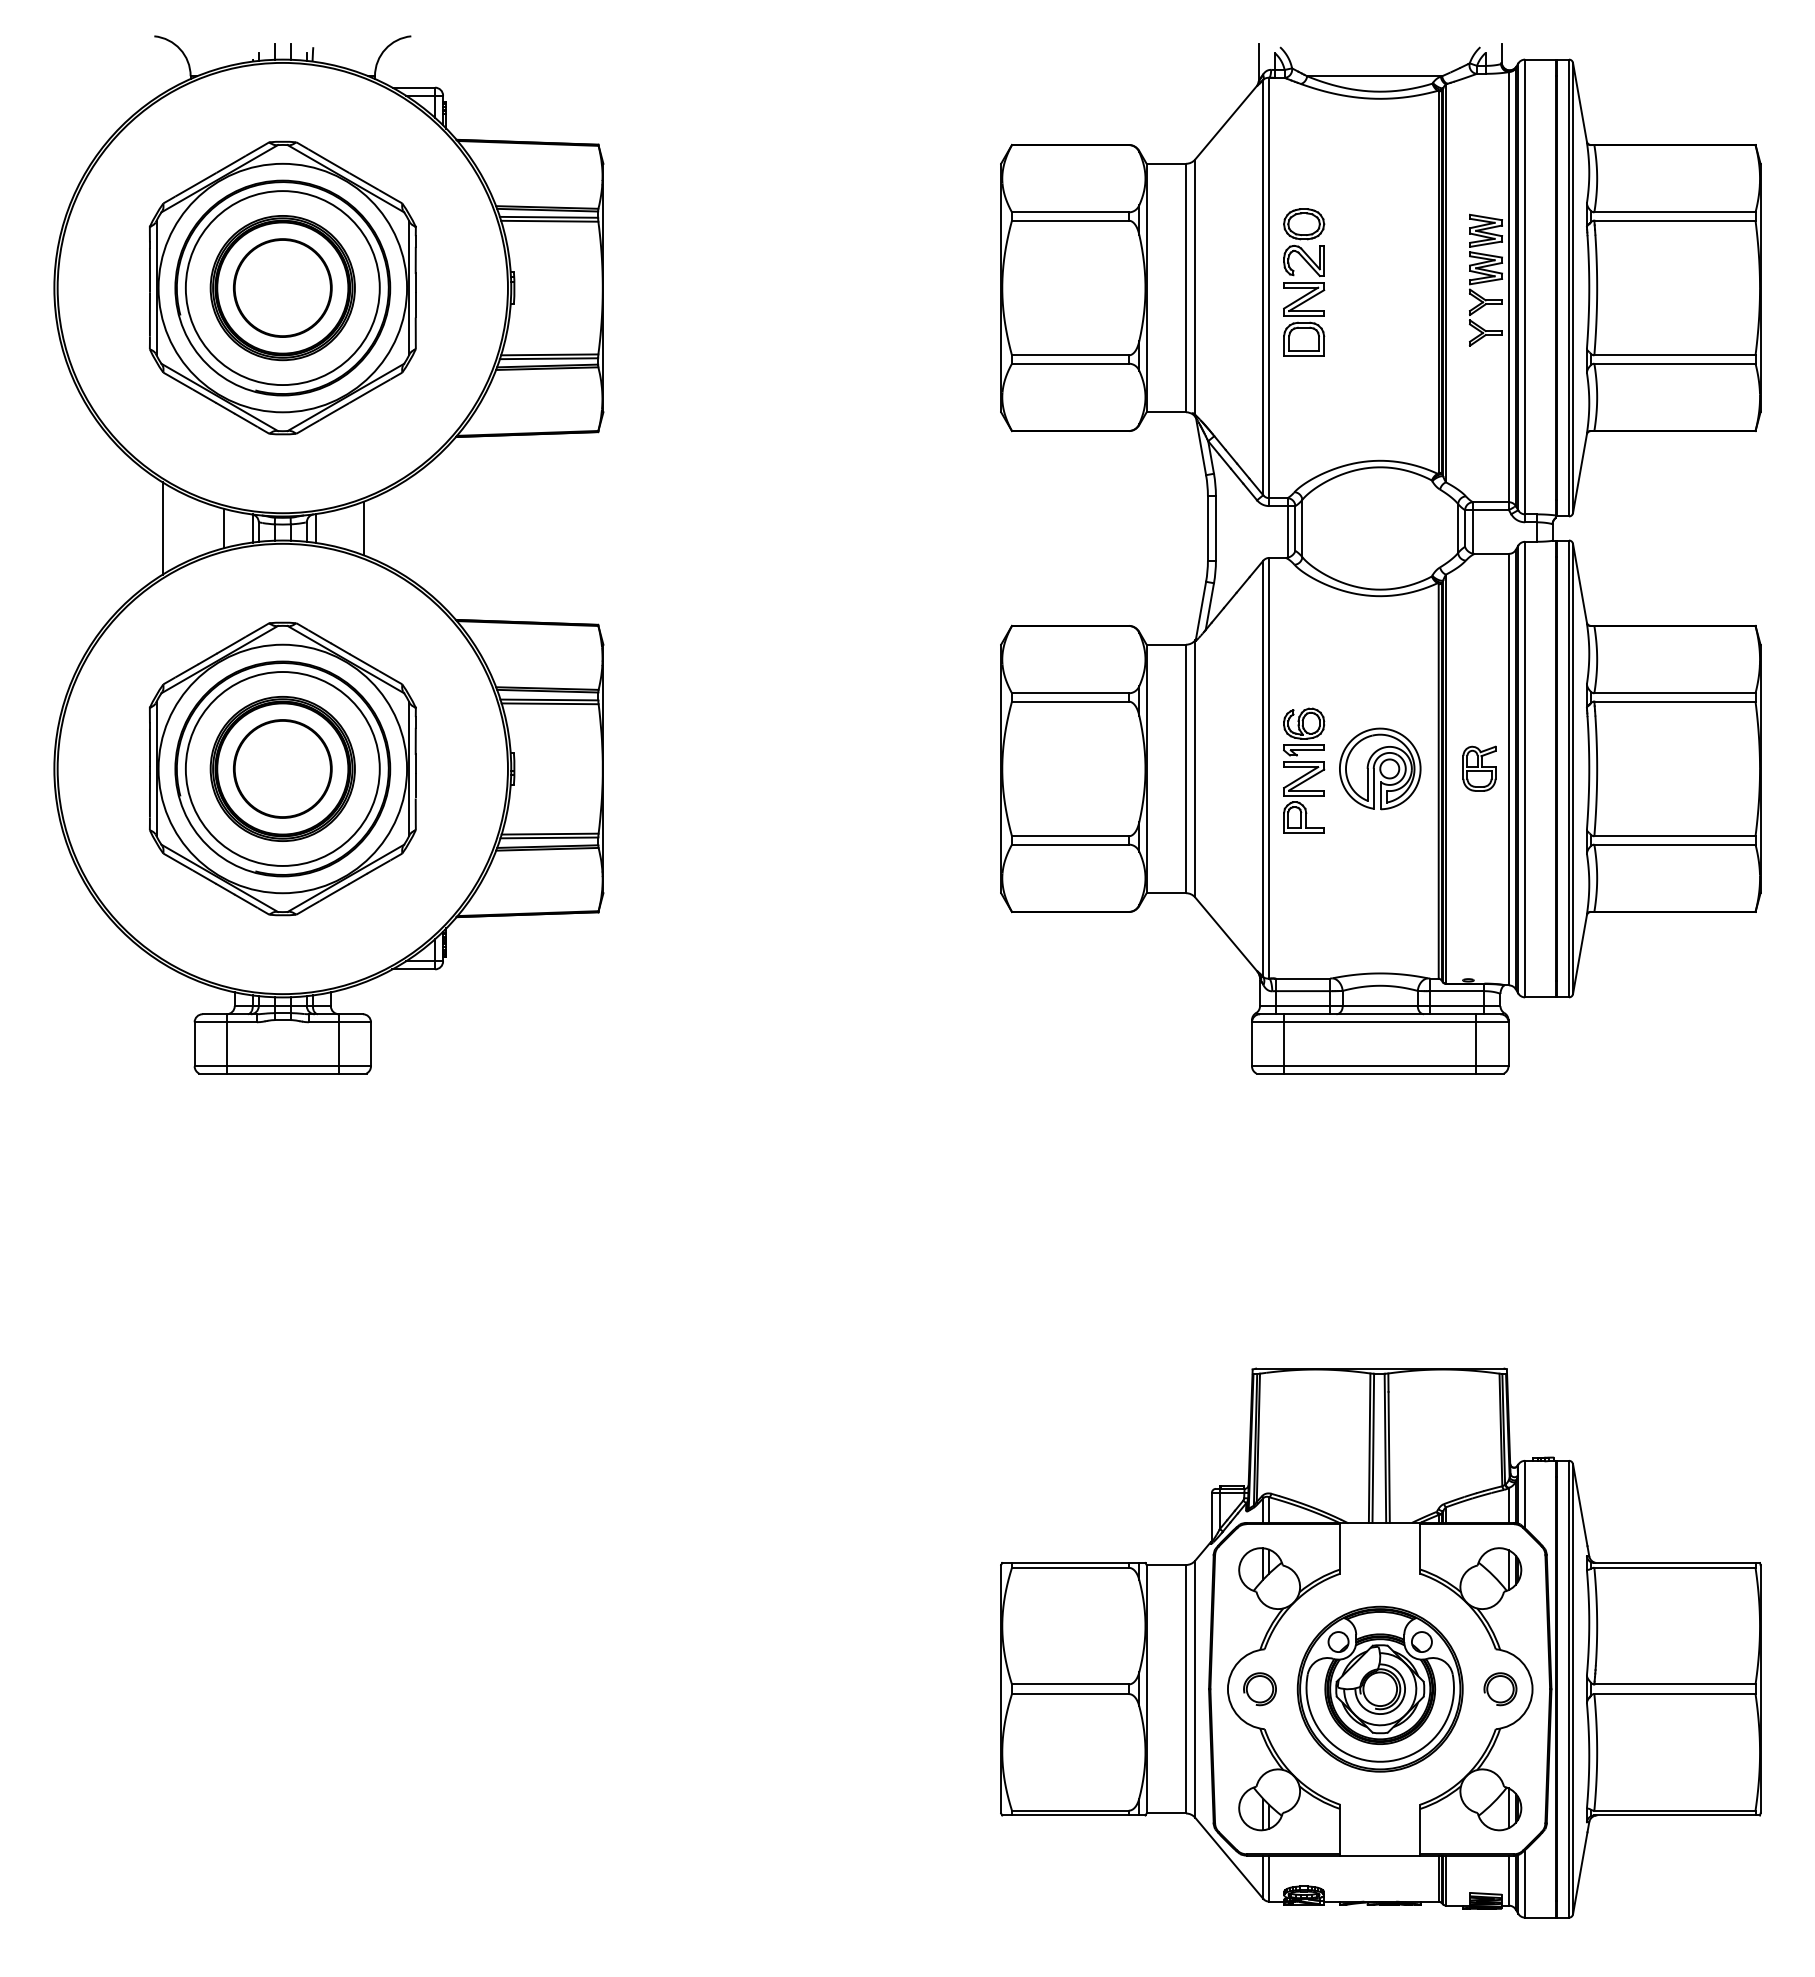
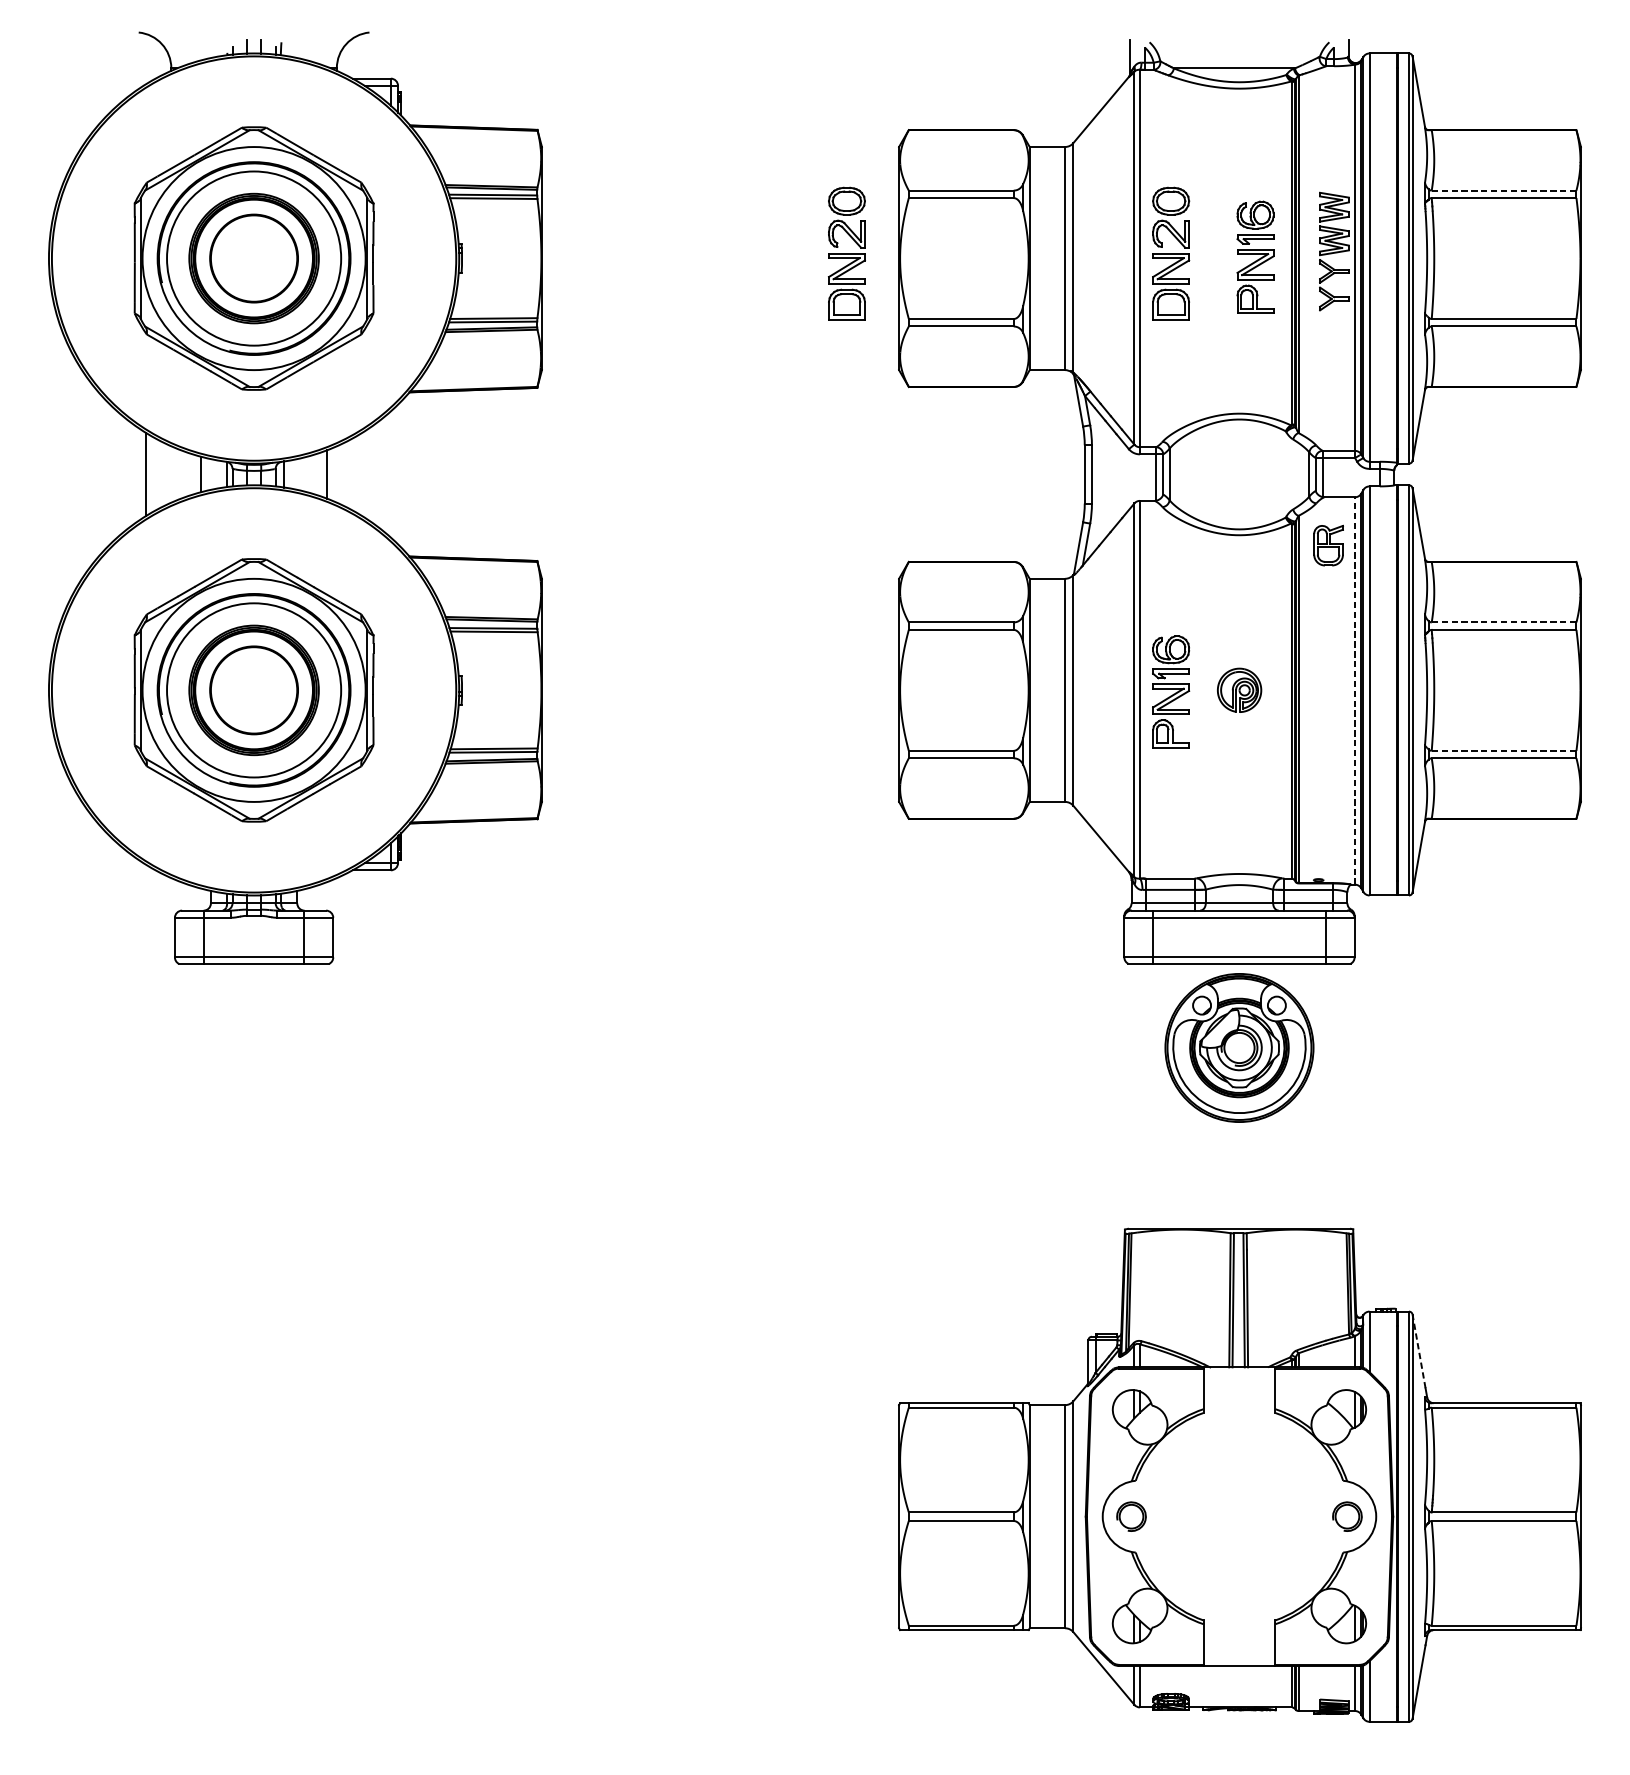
line: (1674, 212) -> (1503, 190), solid -> dashed
part: (943, 282) -> (847, 253), added
part: (1398, 286) -> (1255, 257), added
line: (1674, 693) -> (1503, 622), solid -> dashed
part: (1380, 768) -> (1239, 689), size x0.6
part: (1479, 768) -> (1328, 545), moved
line: (1508, 769) -> (1354, 690), solid -> dashed
line: (1674, 836) -> (1503, 751), solid -> dashed
line: (1580, 1505) -> (1419, 1351), solid -> dashed
part: (1379, 1688) -> (1238, 1047), moved

